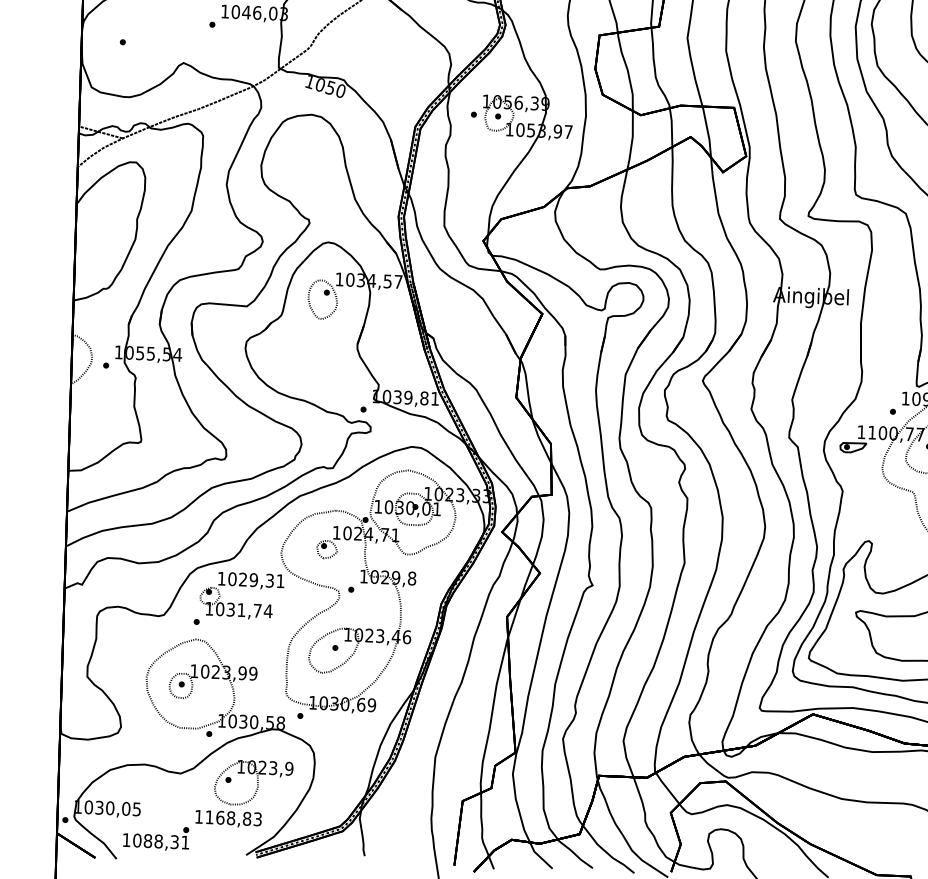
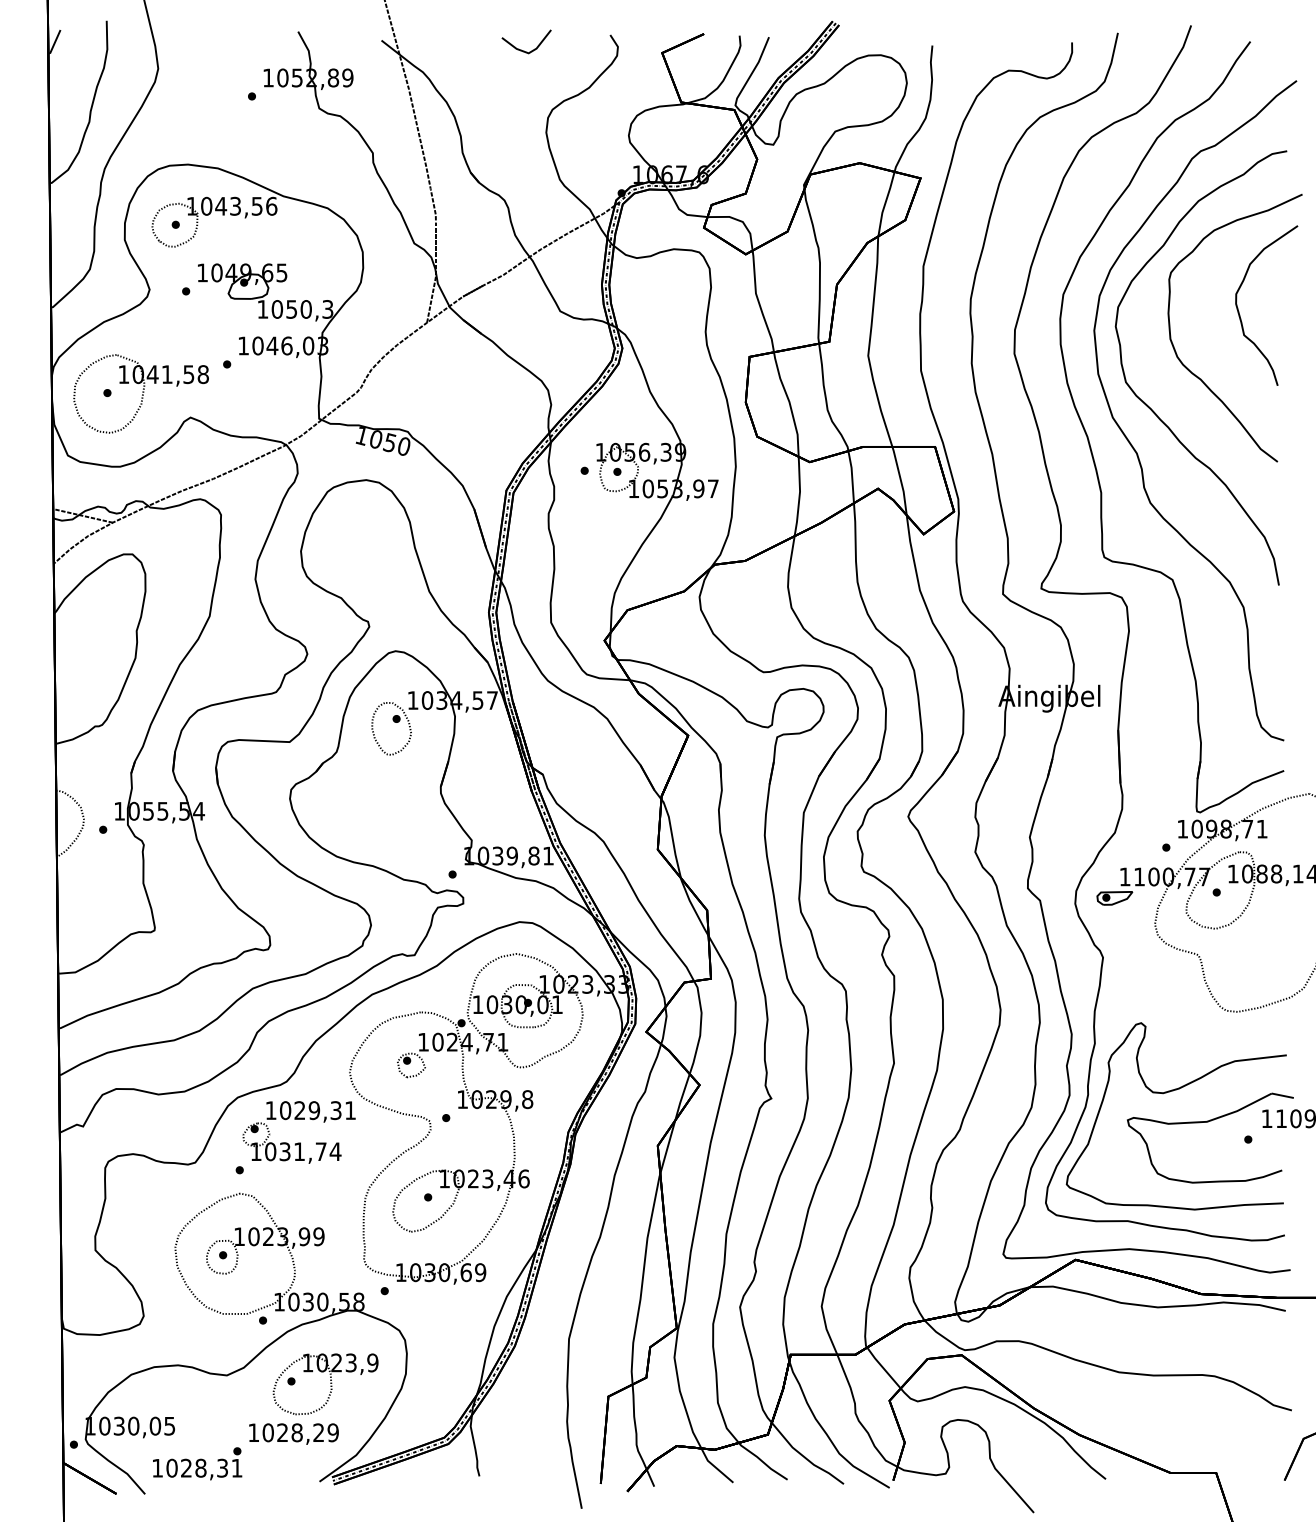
part: (147, 43) -> (140, 393), added
text: (233, 818) -> (300, 1432), 1168,83 -> 1028,29
text: (148, 840) -> (186, 1467), 1088,31 -> 1028,31

